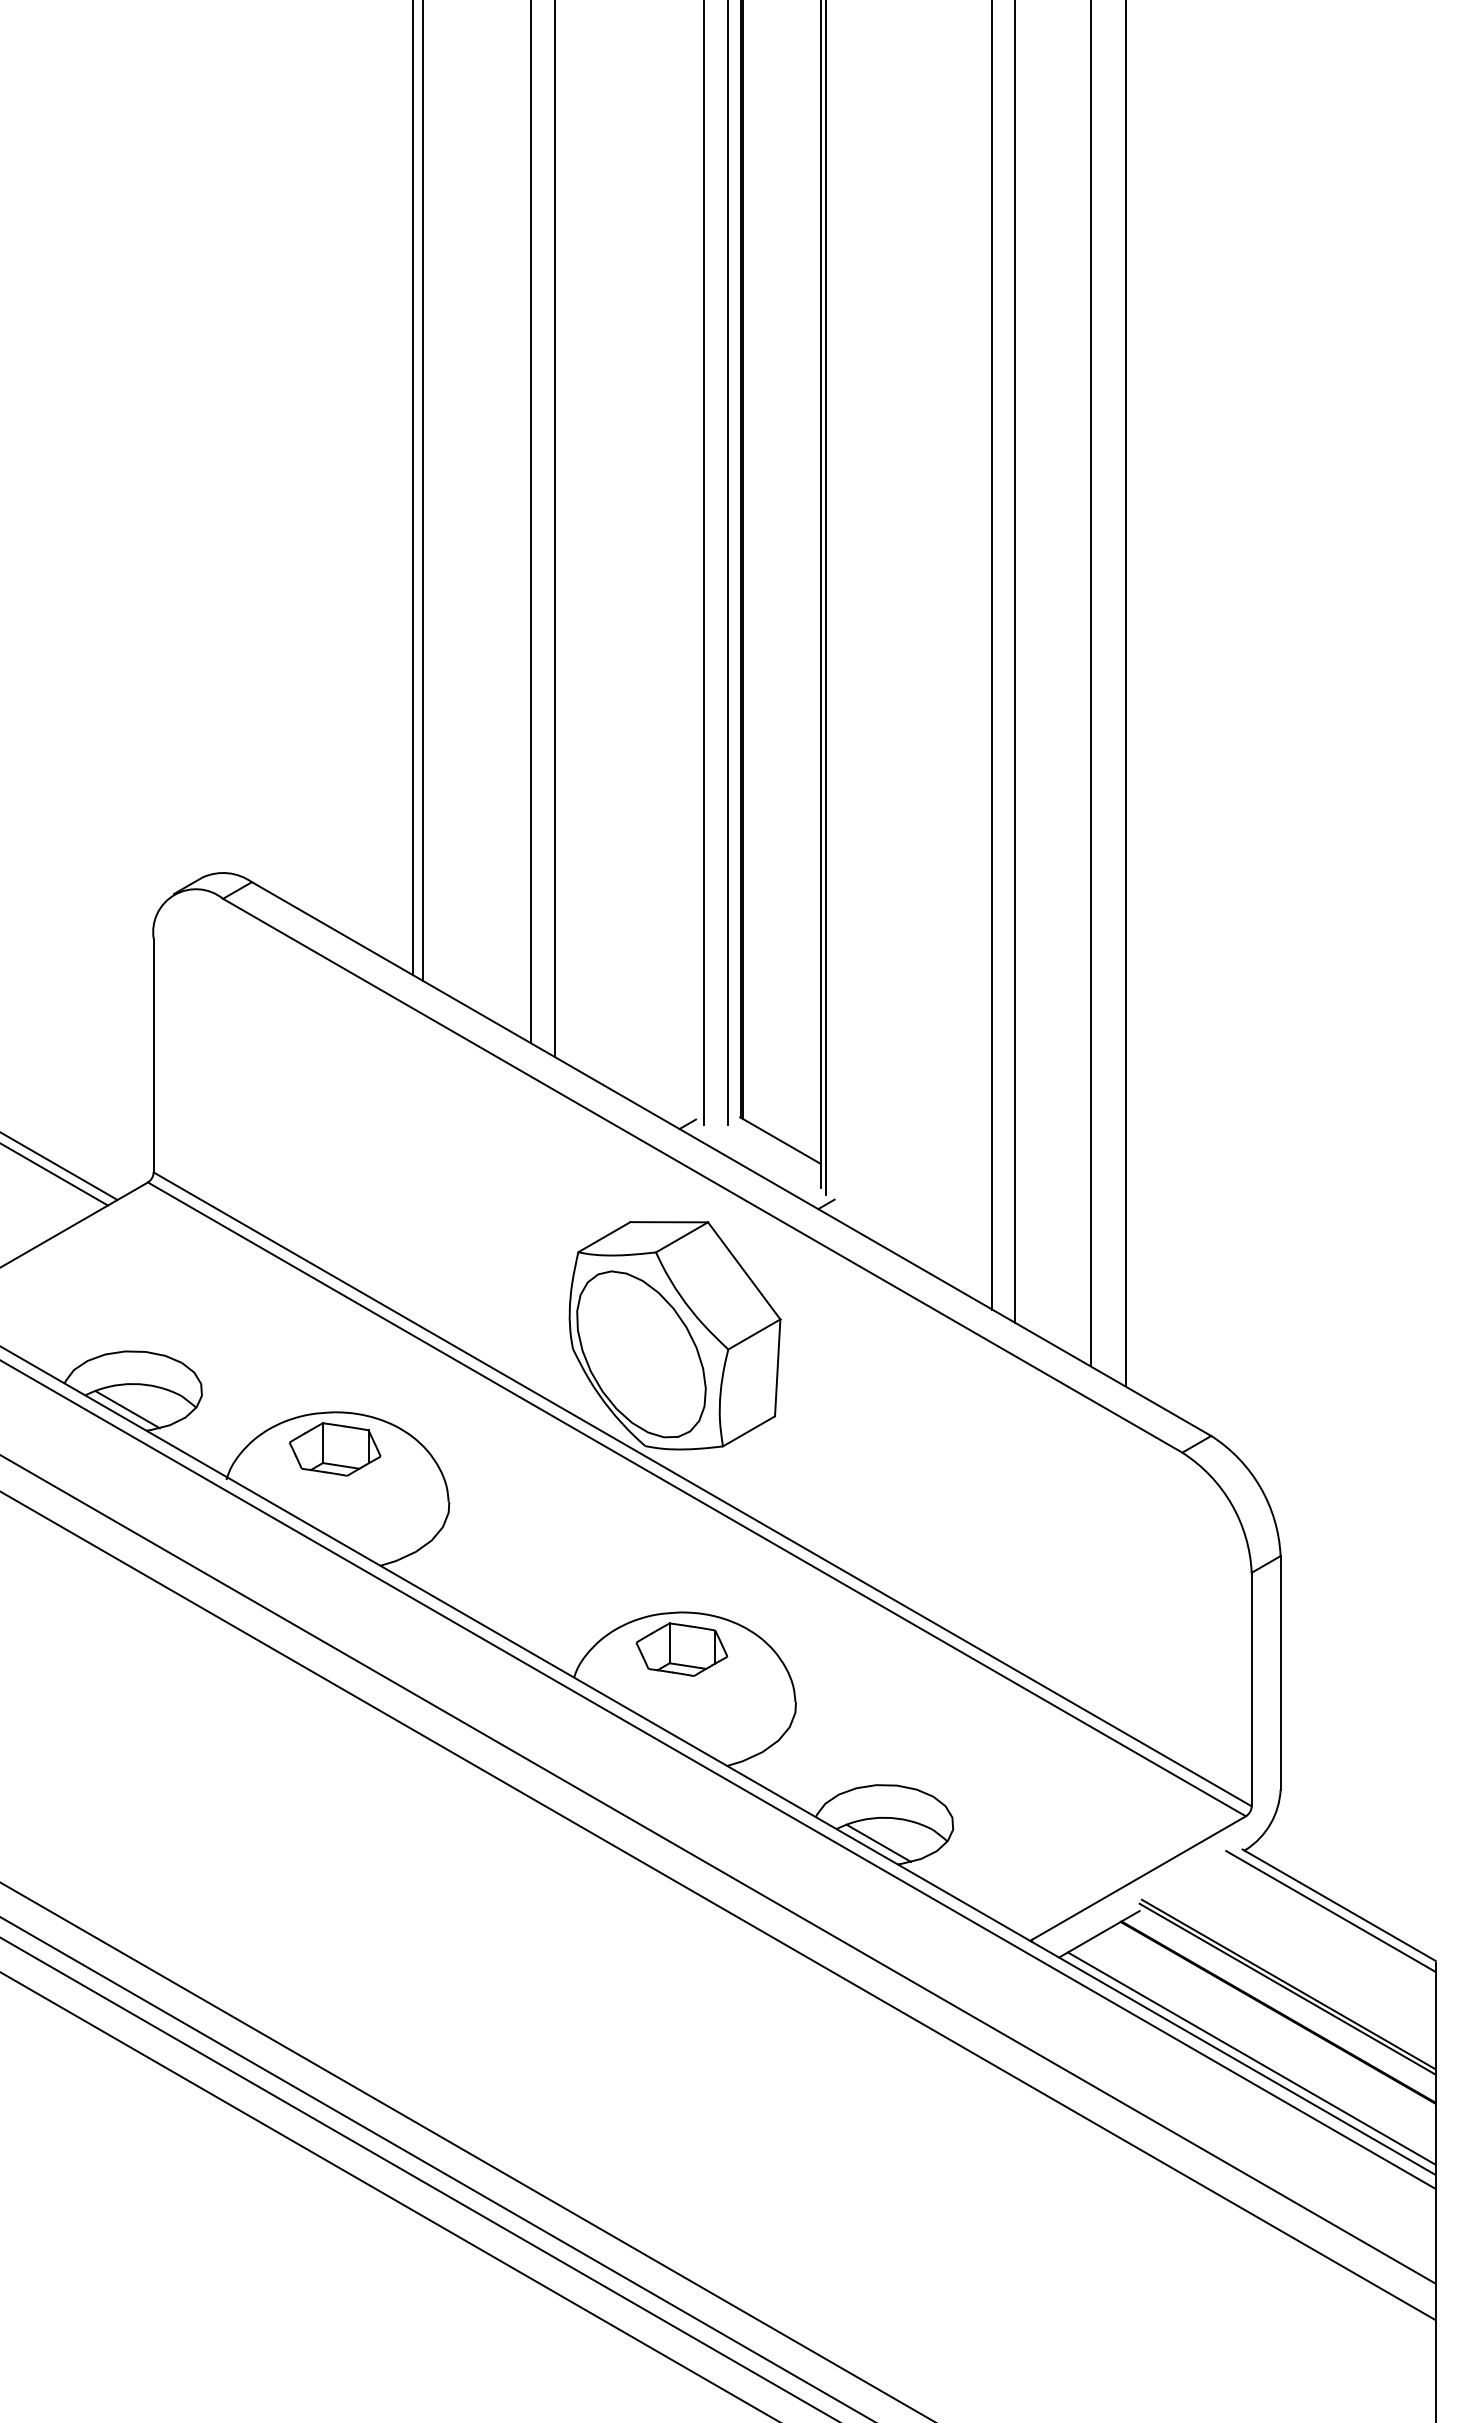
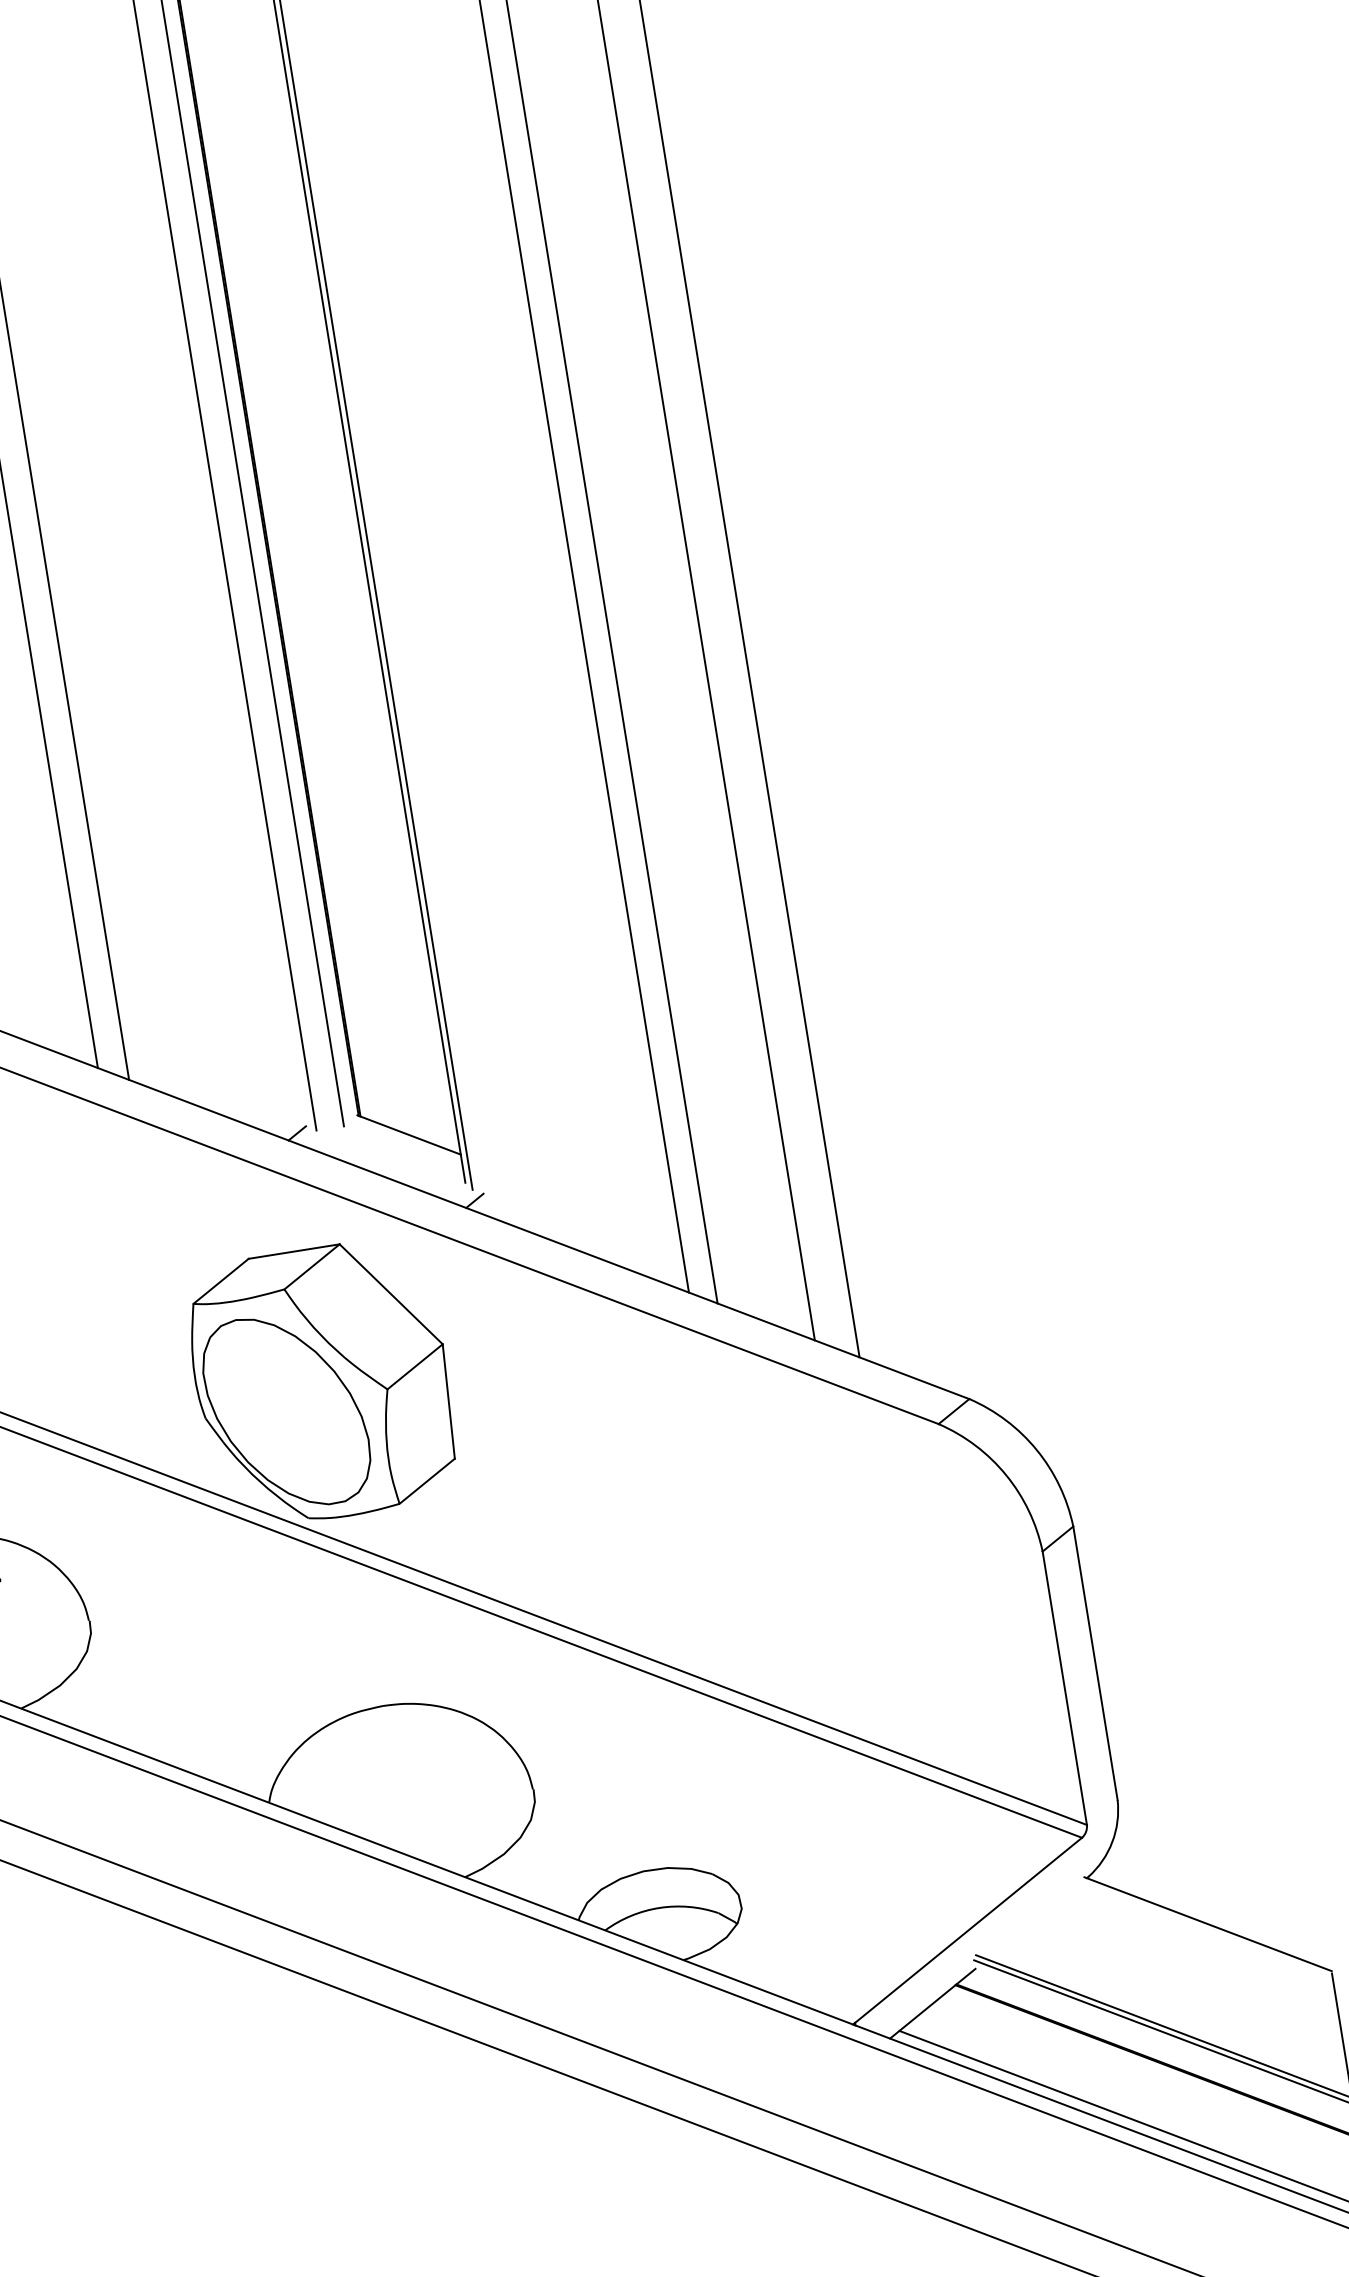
part: (681, 1649) -> (389, 1749), removed
line: (878, 1842) -> (656, 1938), removed
line: (1330, 1911) -> (1199, 1933), removed

